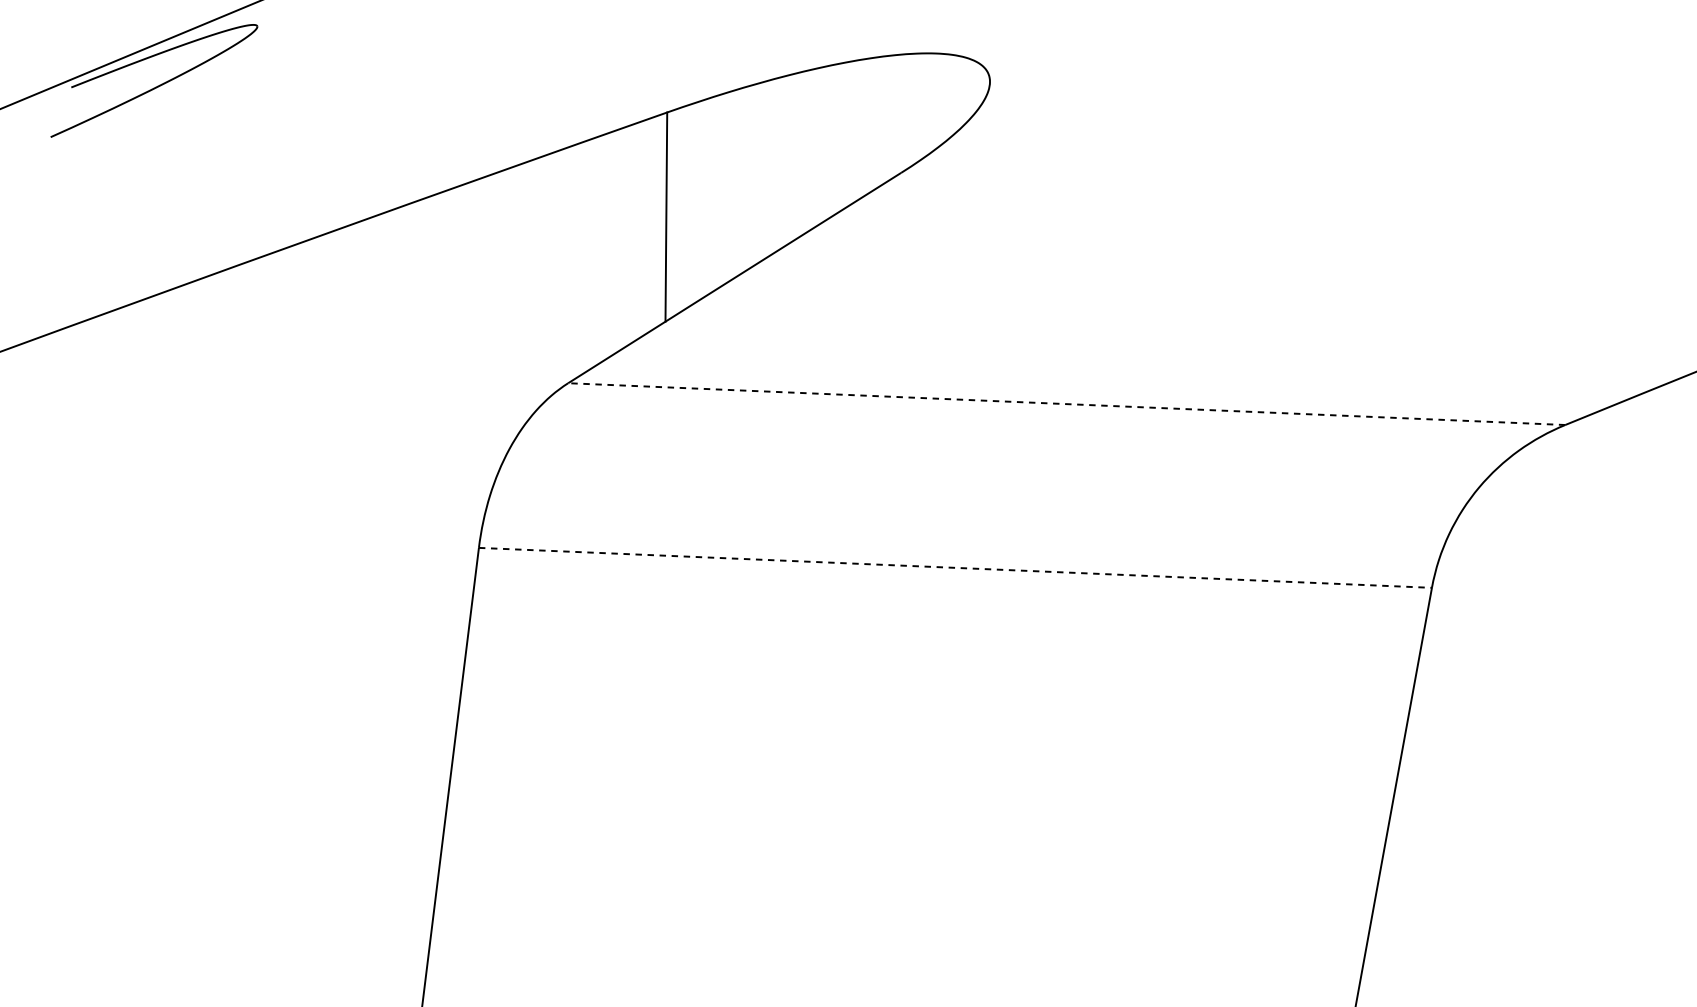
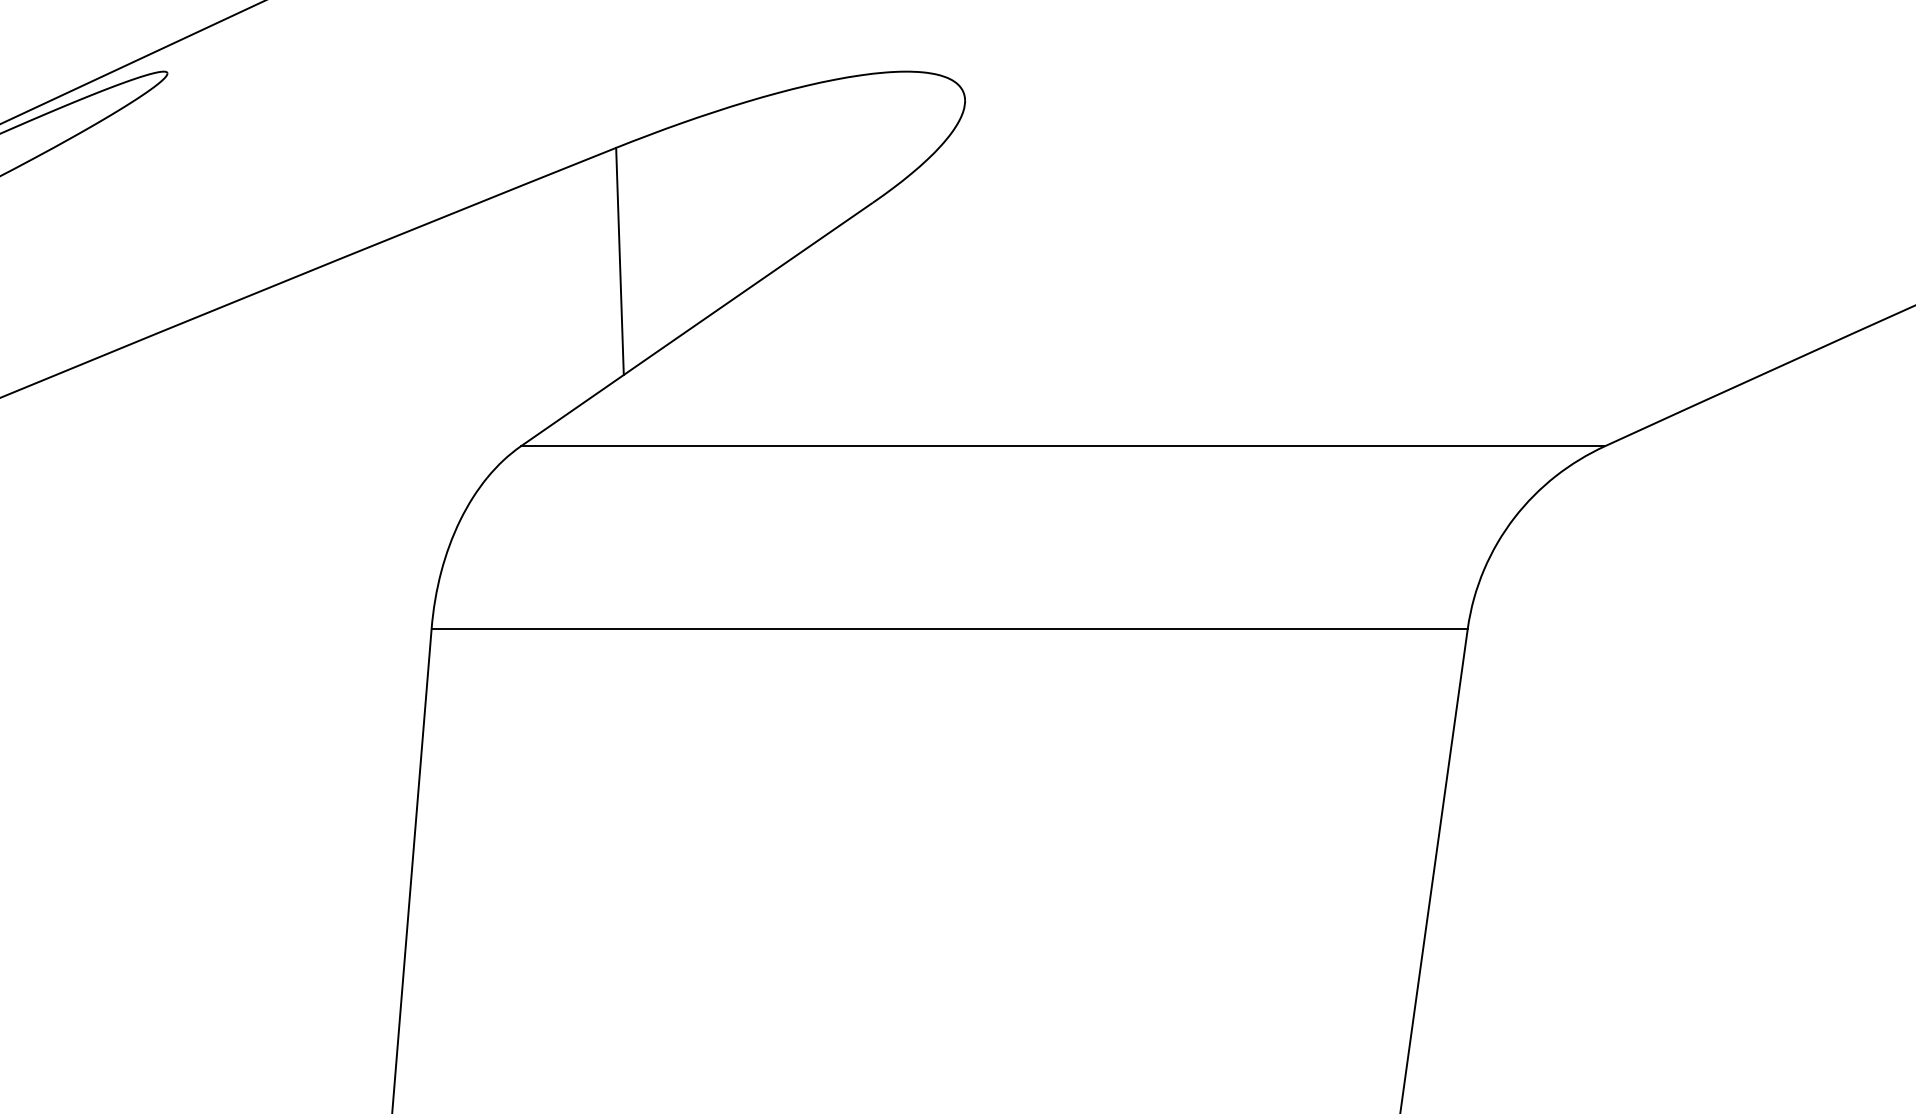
line: (1066, 404) -> (1062, 446), dashed -> solid
line: (956, 568) -> (950, 629), dashed -> solid

